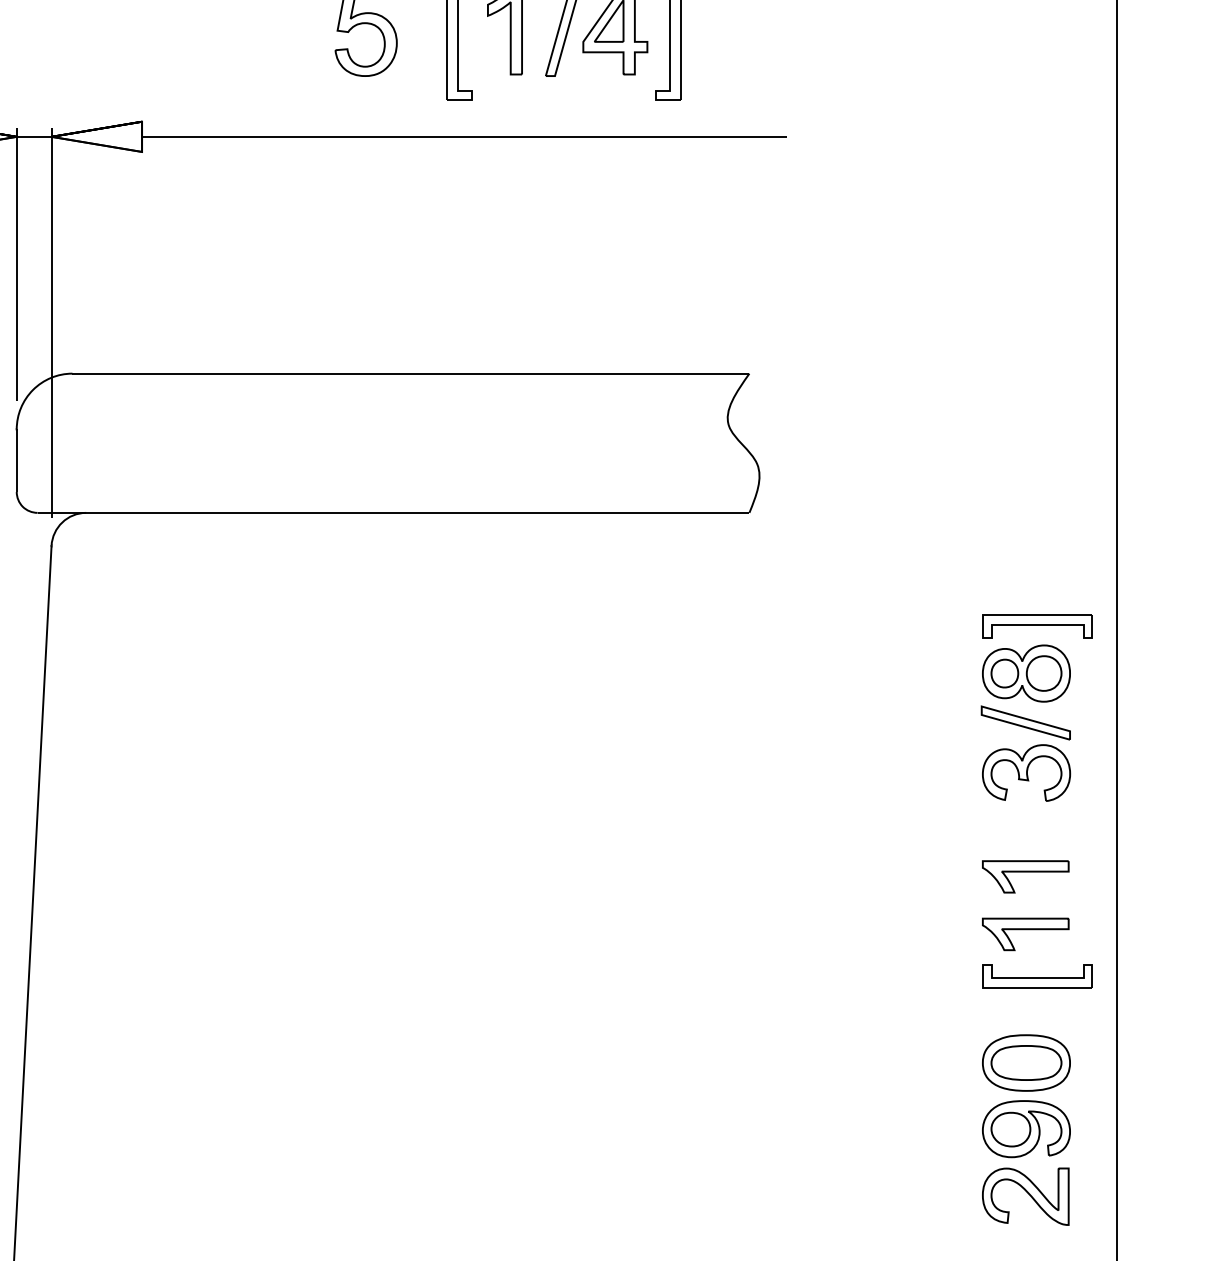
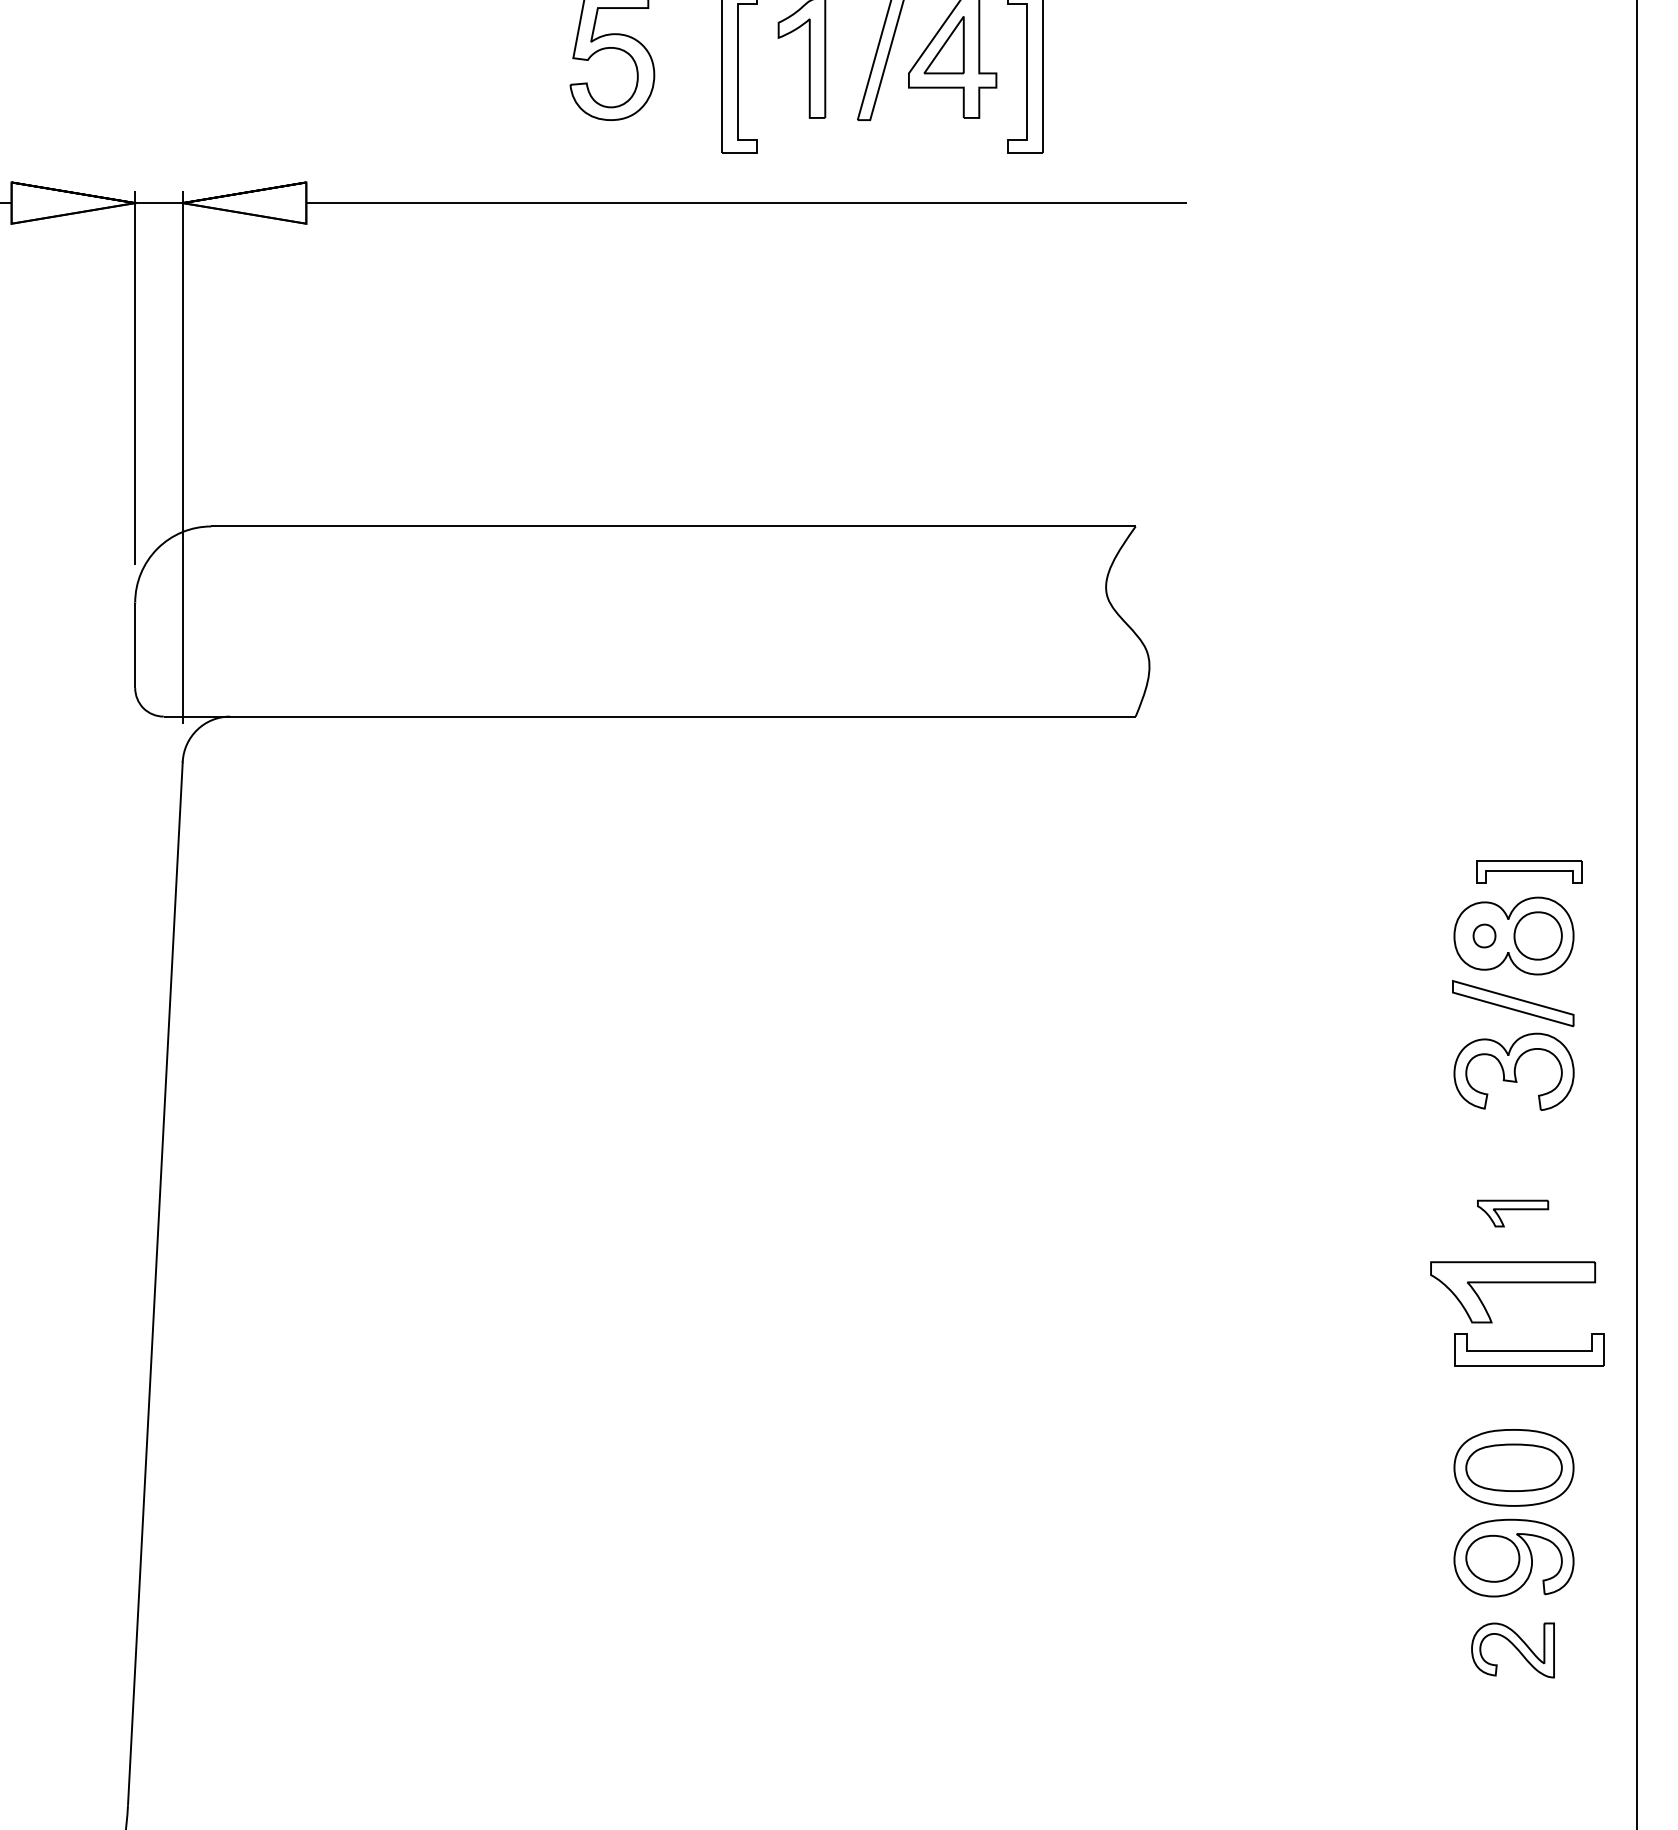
part: (1037, 626) -> (1529, 871), size x0.7
part: (1004, 673) -> (1484, 935), size x0.6
part: (1025, 876) -> (1512, 1213), size x0.6
part: (1025, 933) -> (1512, 1291), size x1.4
part: (1025, 1196) -> (1512, 1650), size x0.7

